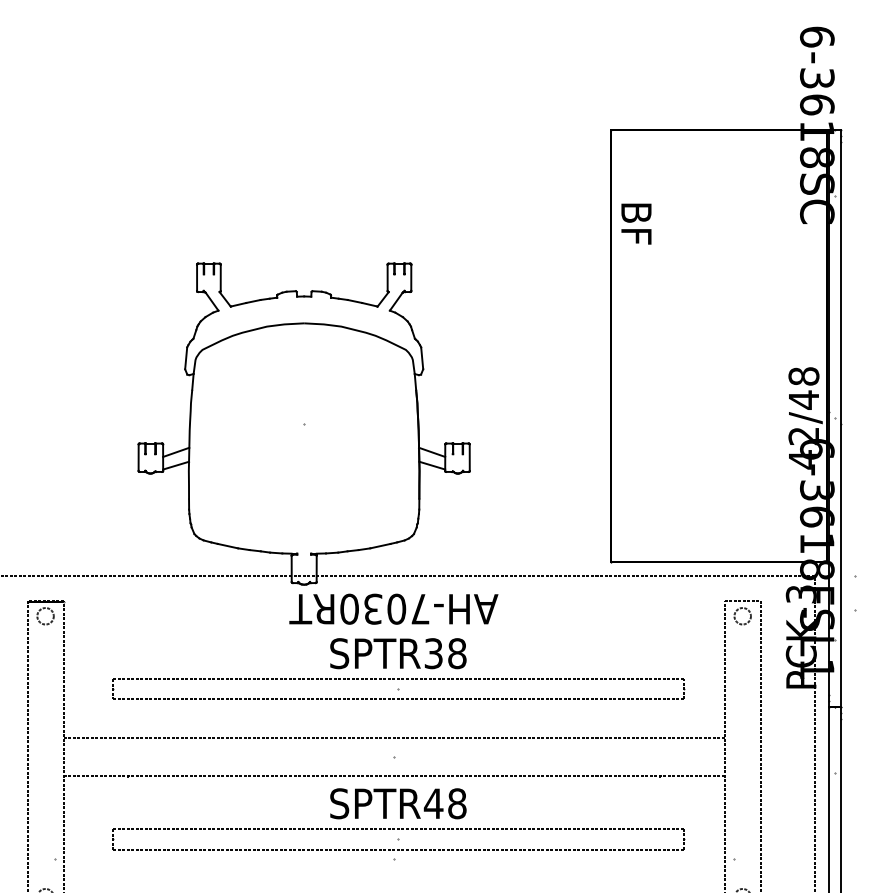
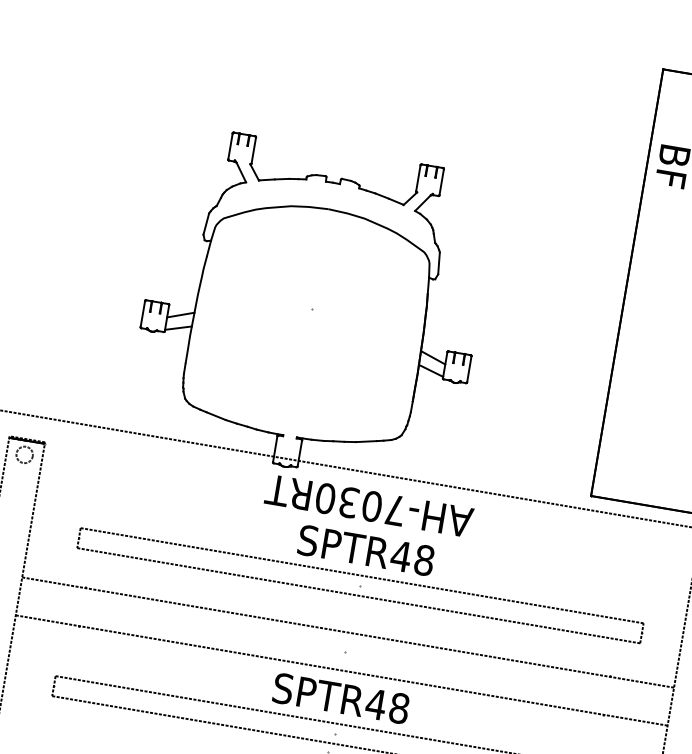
text: (433, 653) -> (400, 556), SPTR38 -> SPTR48

